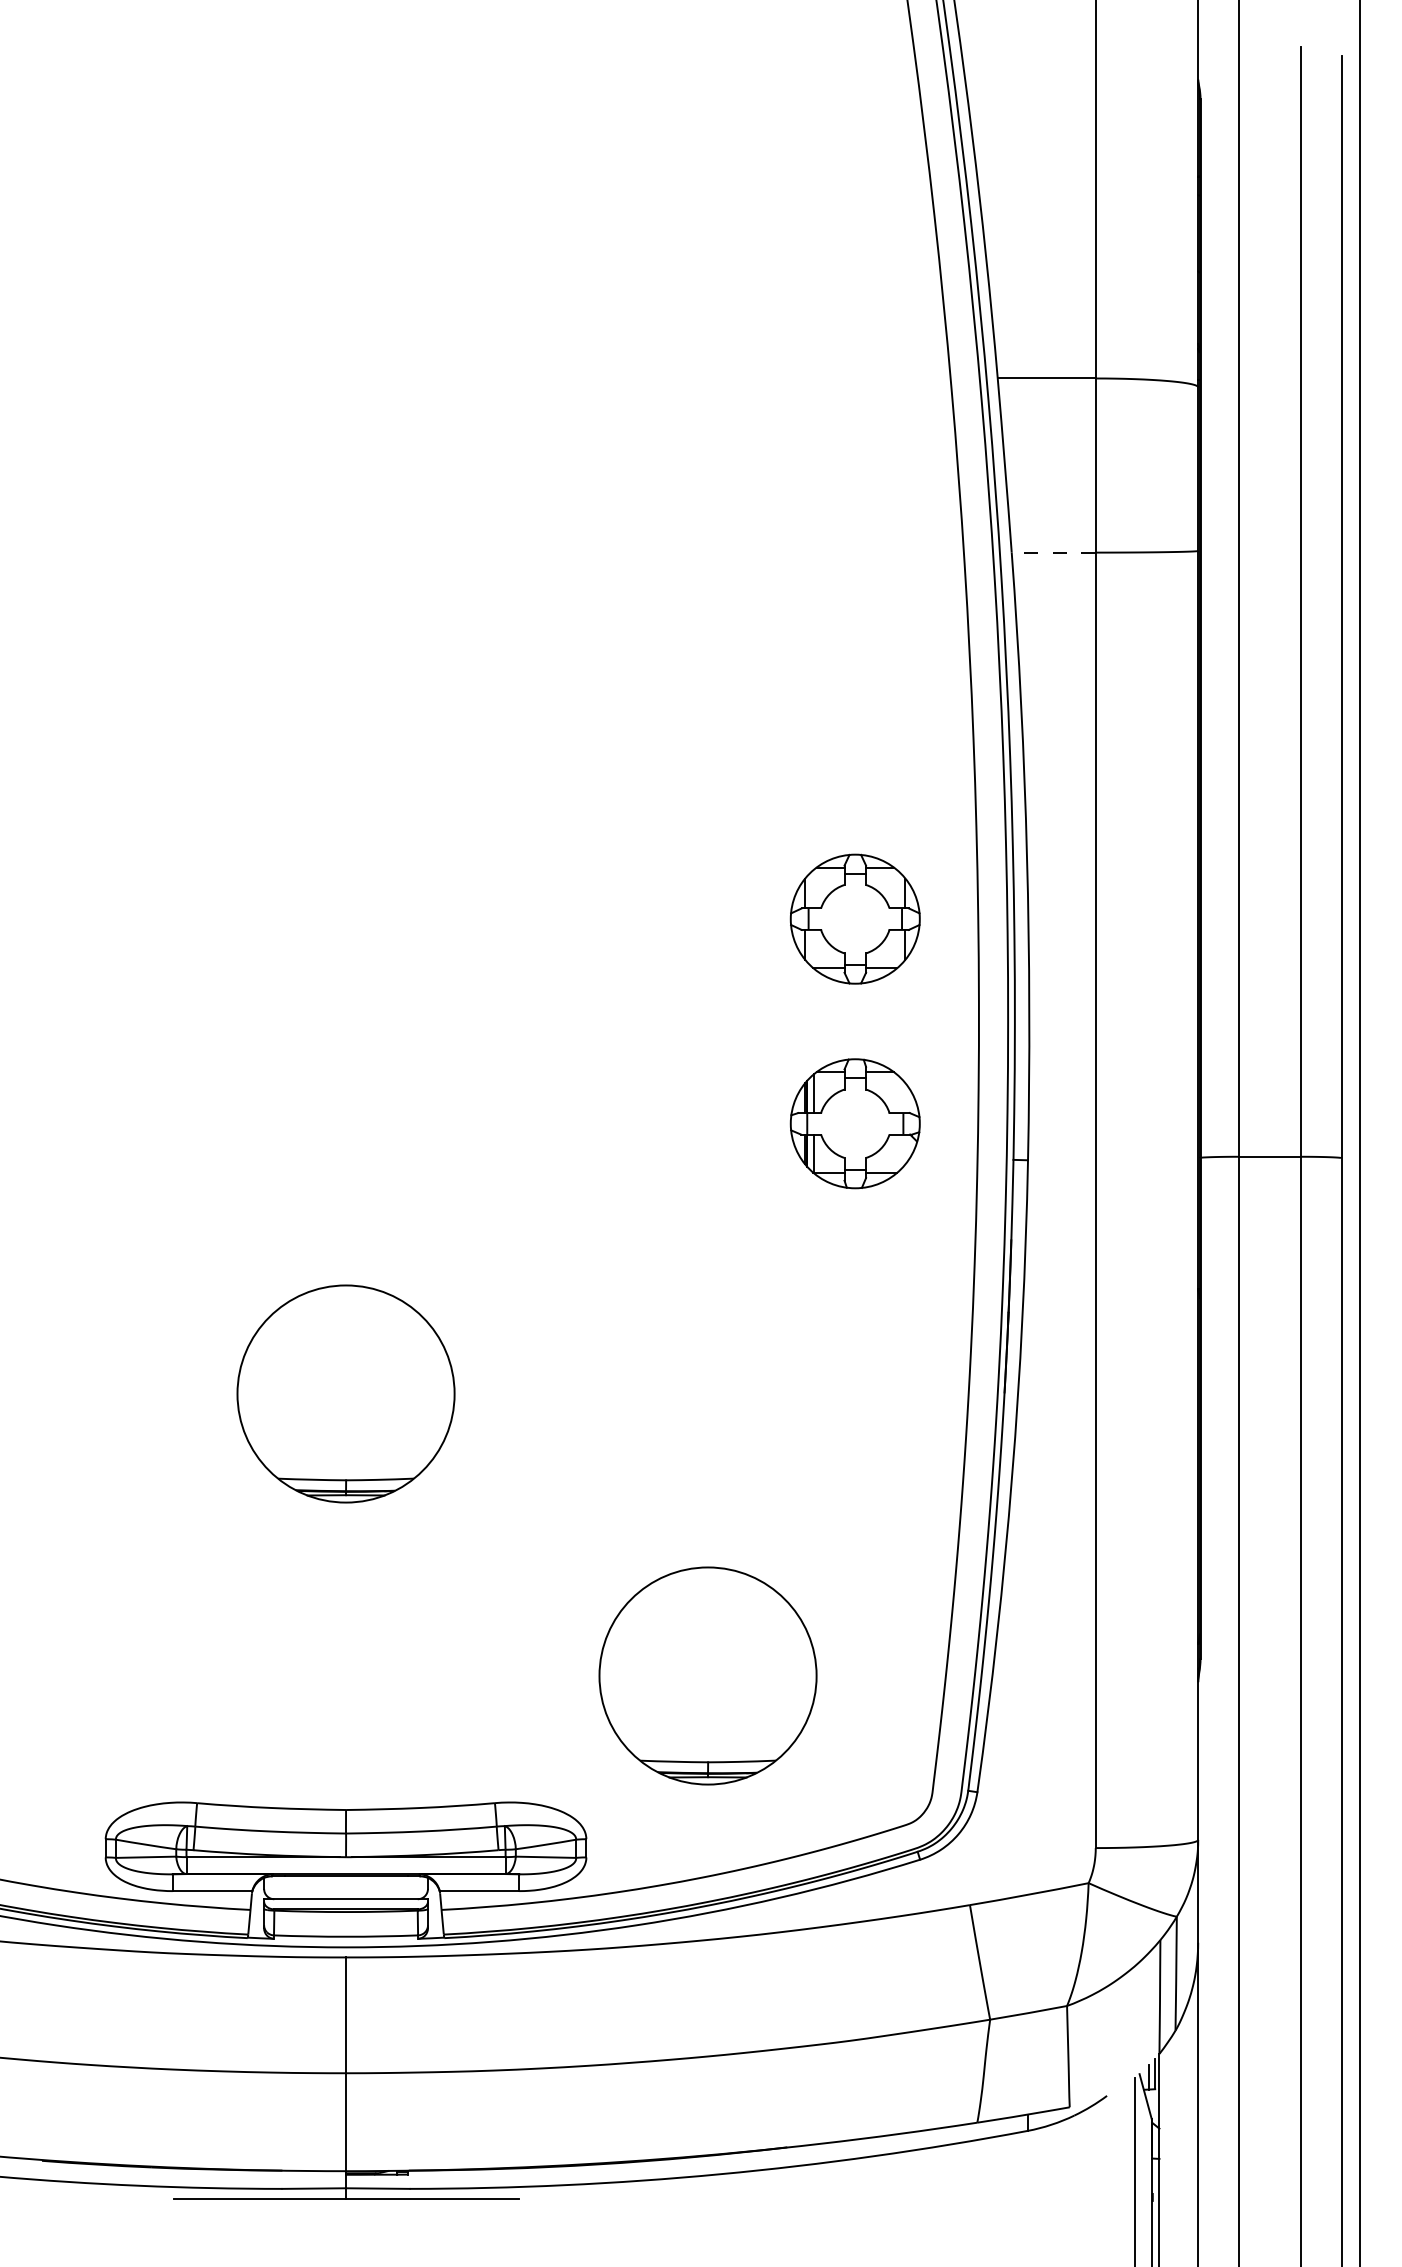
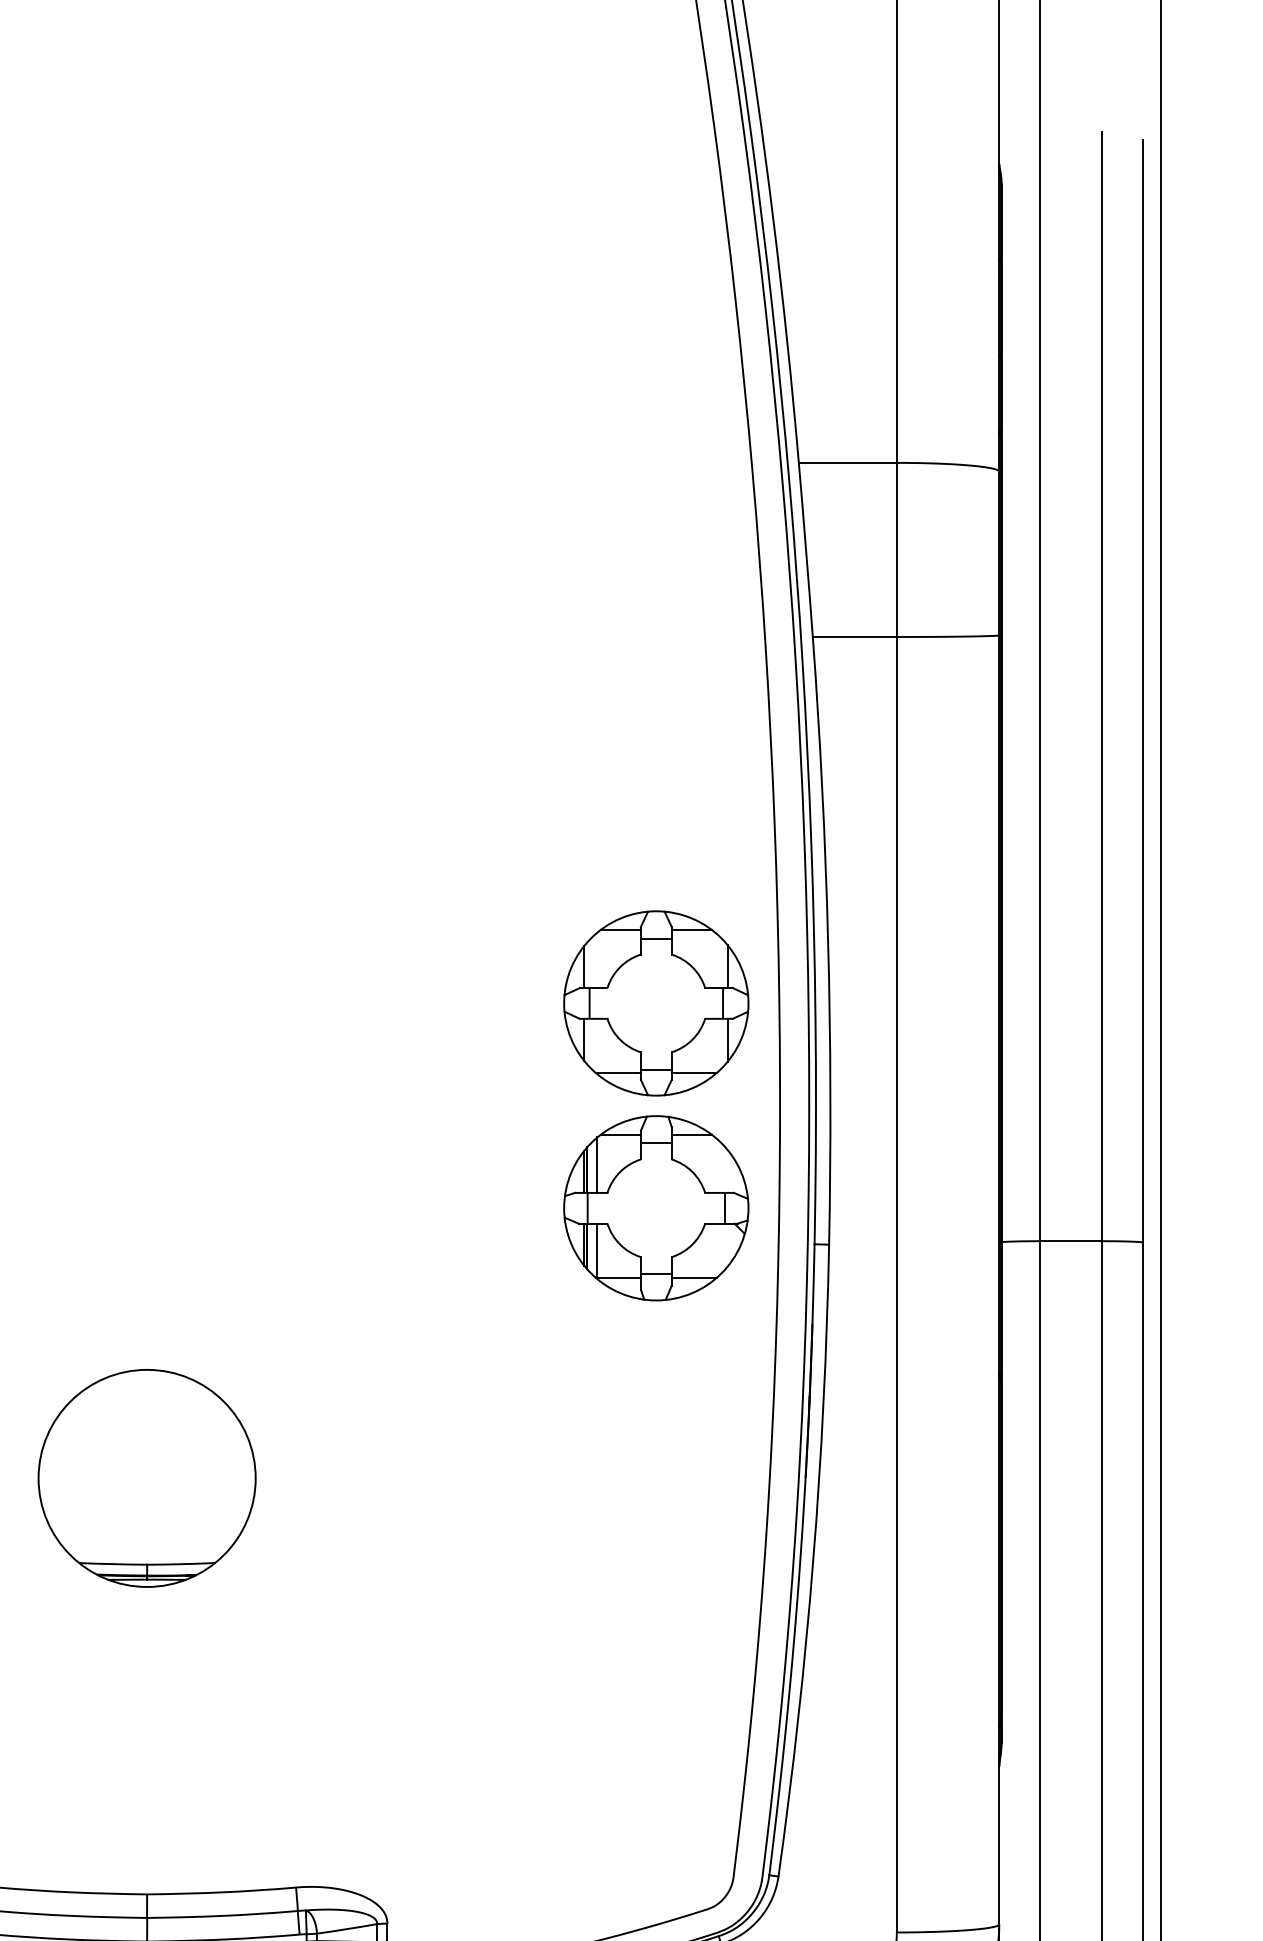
line: (1053, 552) -> (854, 636), dashed -> solid
part: (855, 919) -> (656, 1003), size x1.43
part: (855, 1123) -> (656, 1207), size x1.43
part: (707, 1675) -> (508, 1759), removed

